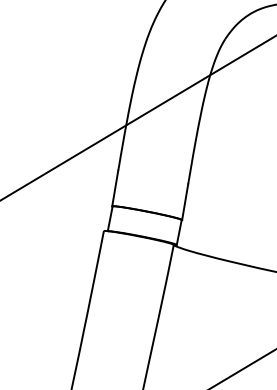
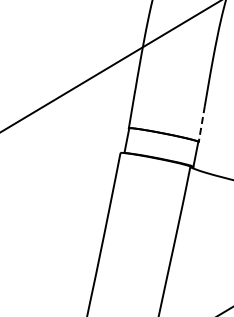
line: (185, 202) -> (202, 124), solid -> dashed

